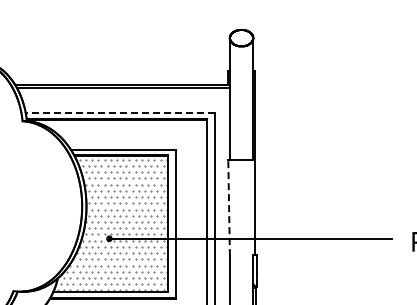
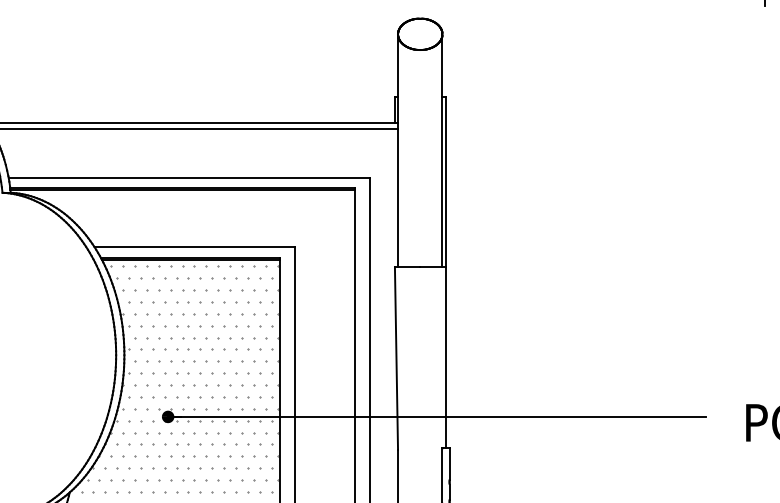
line: (120, 113) -> (189, 178), dashed -> solid
line: (229, 208) -> (397, 359), dashed -> solid

